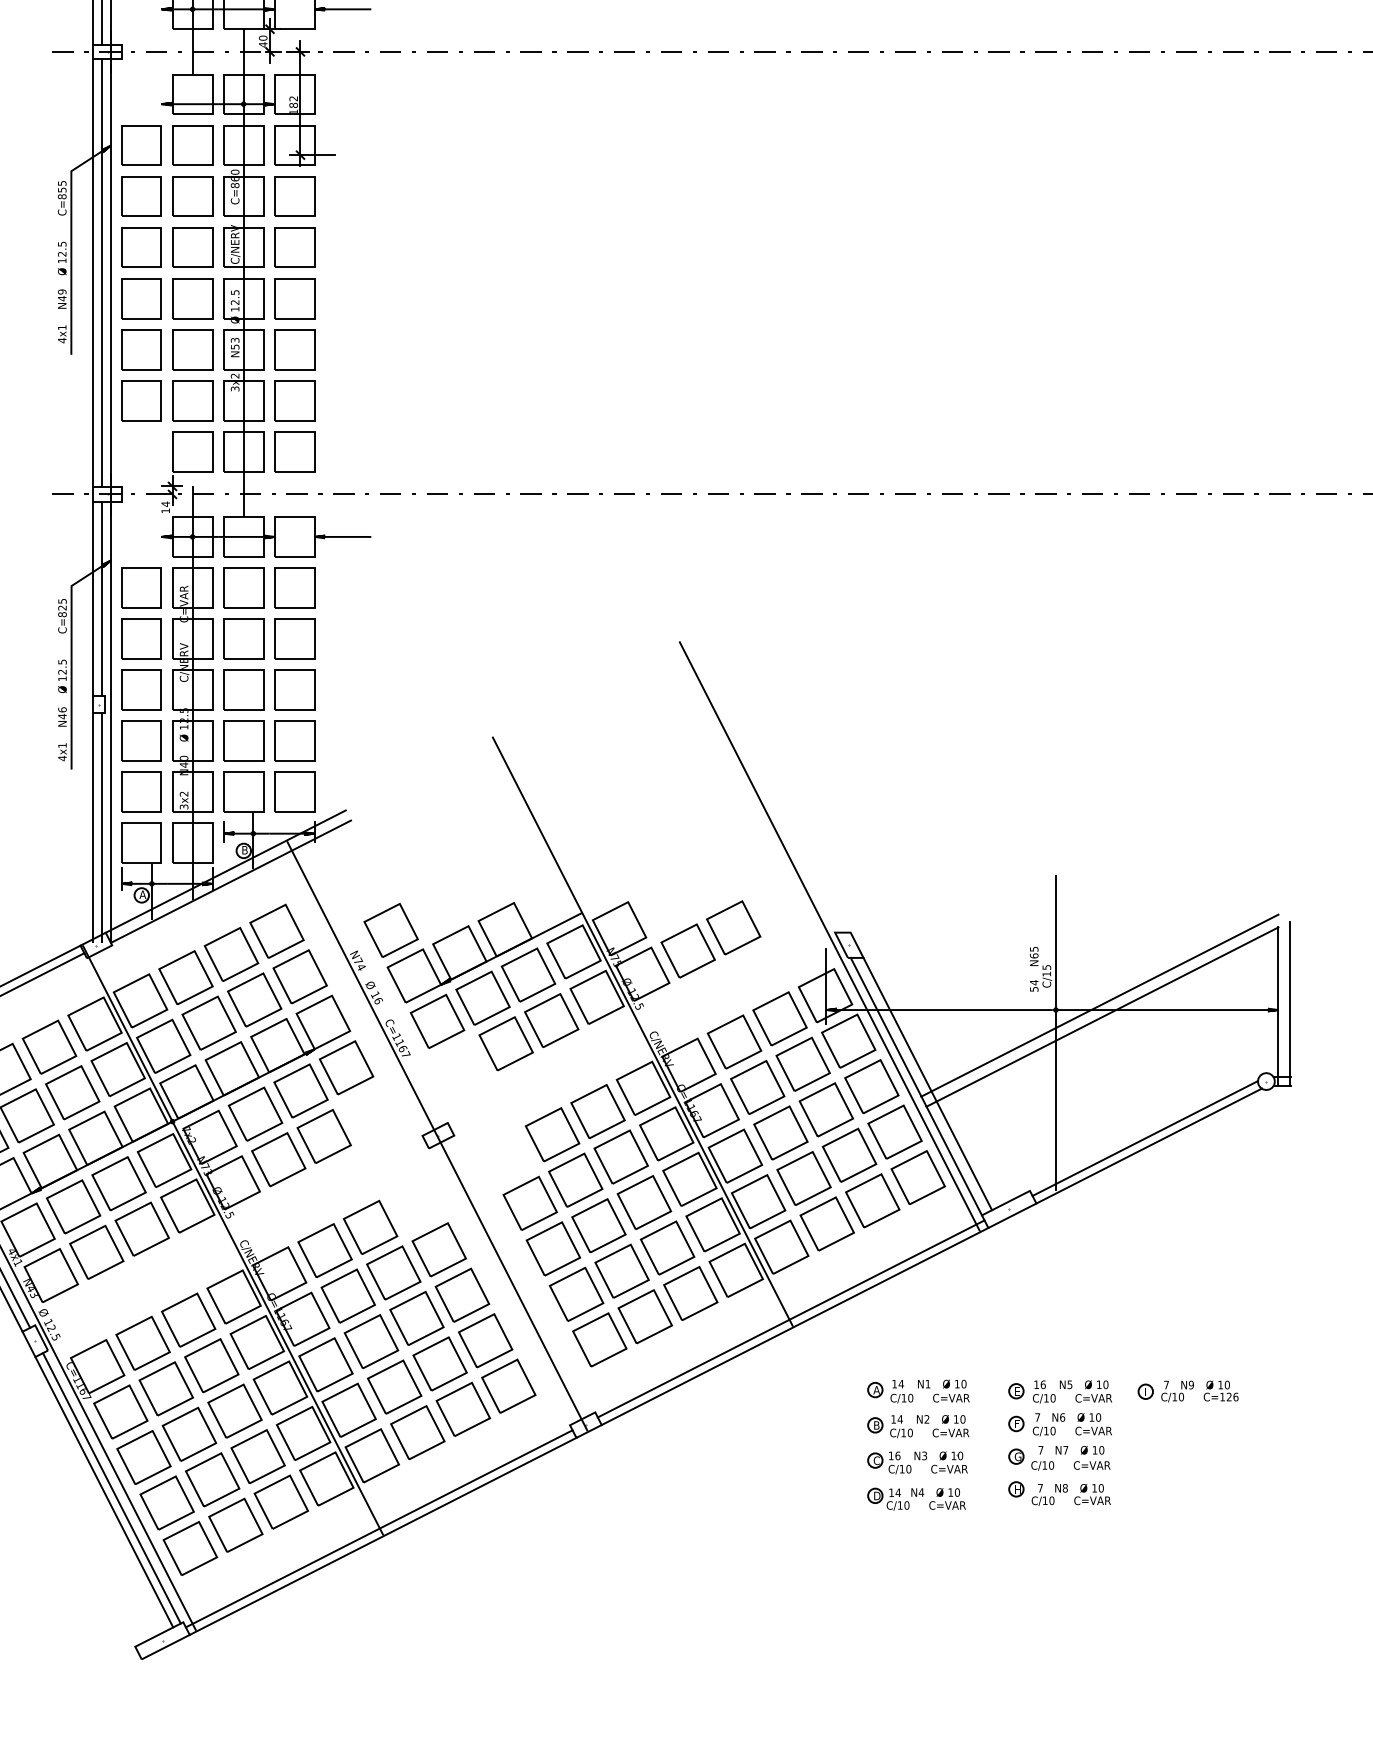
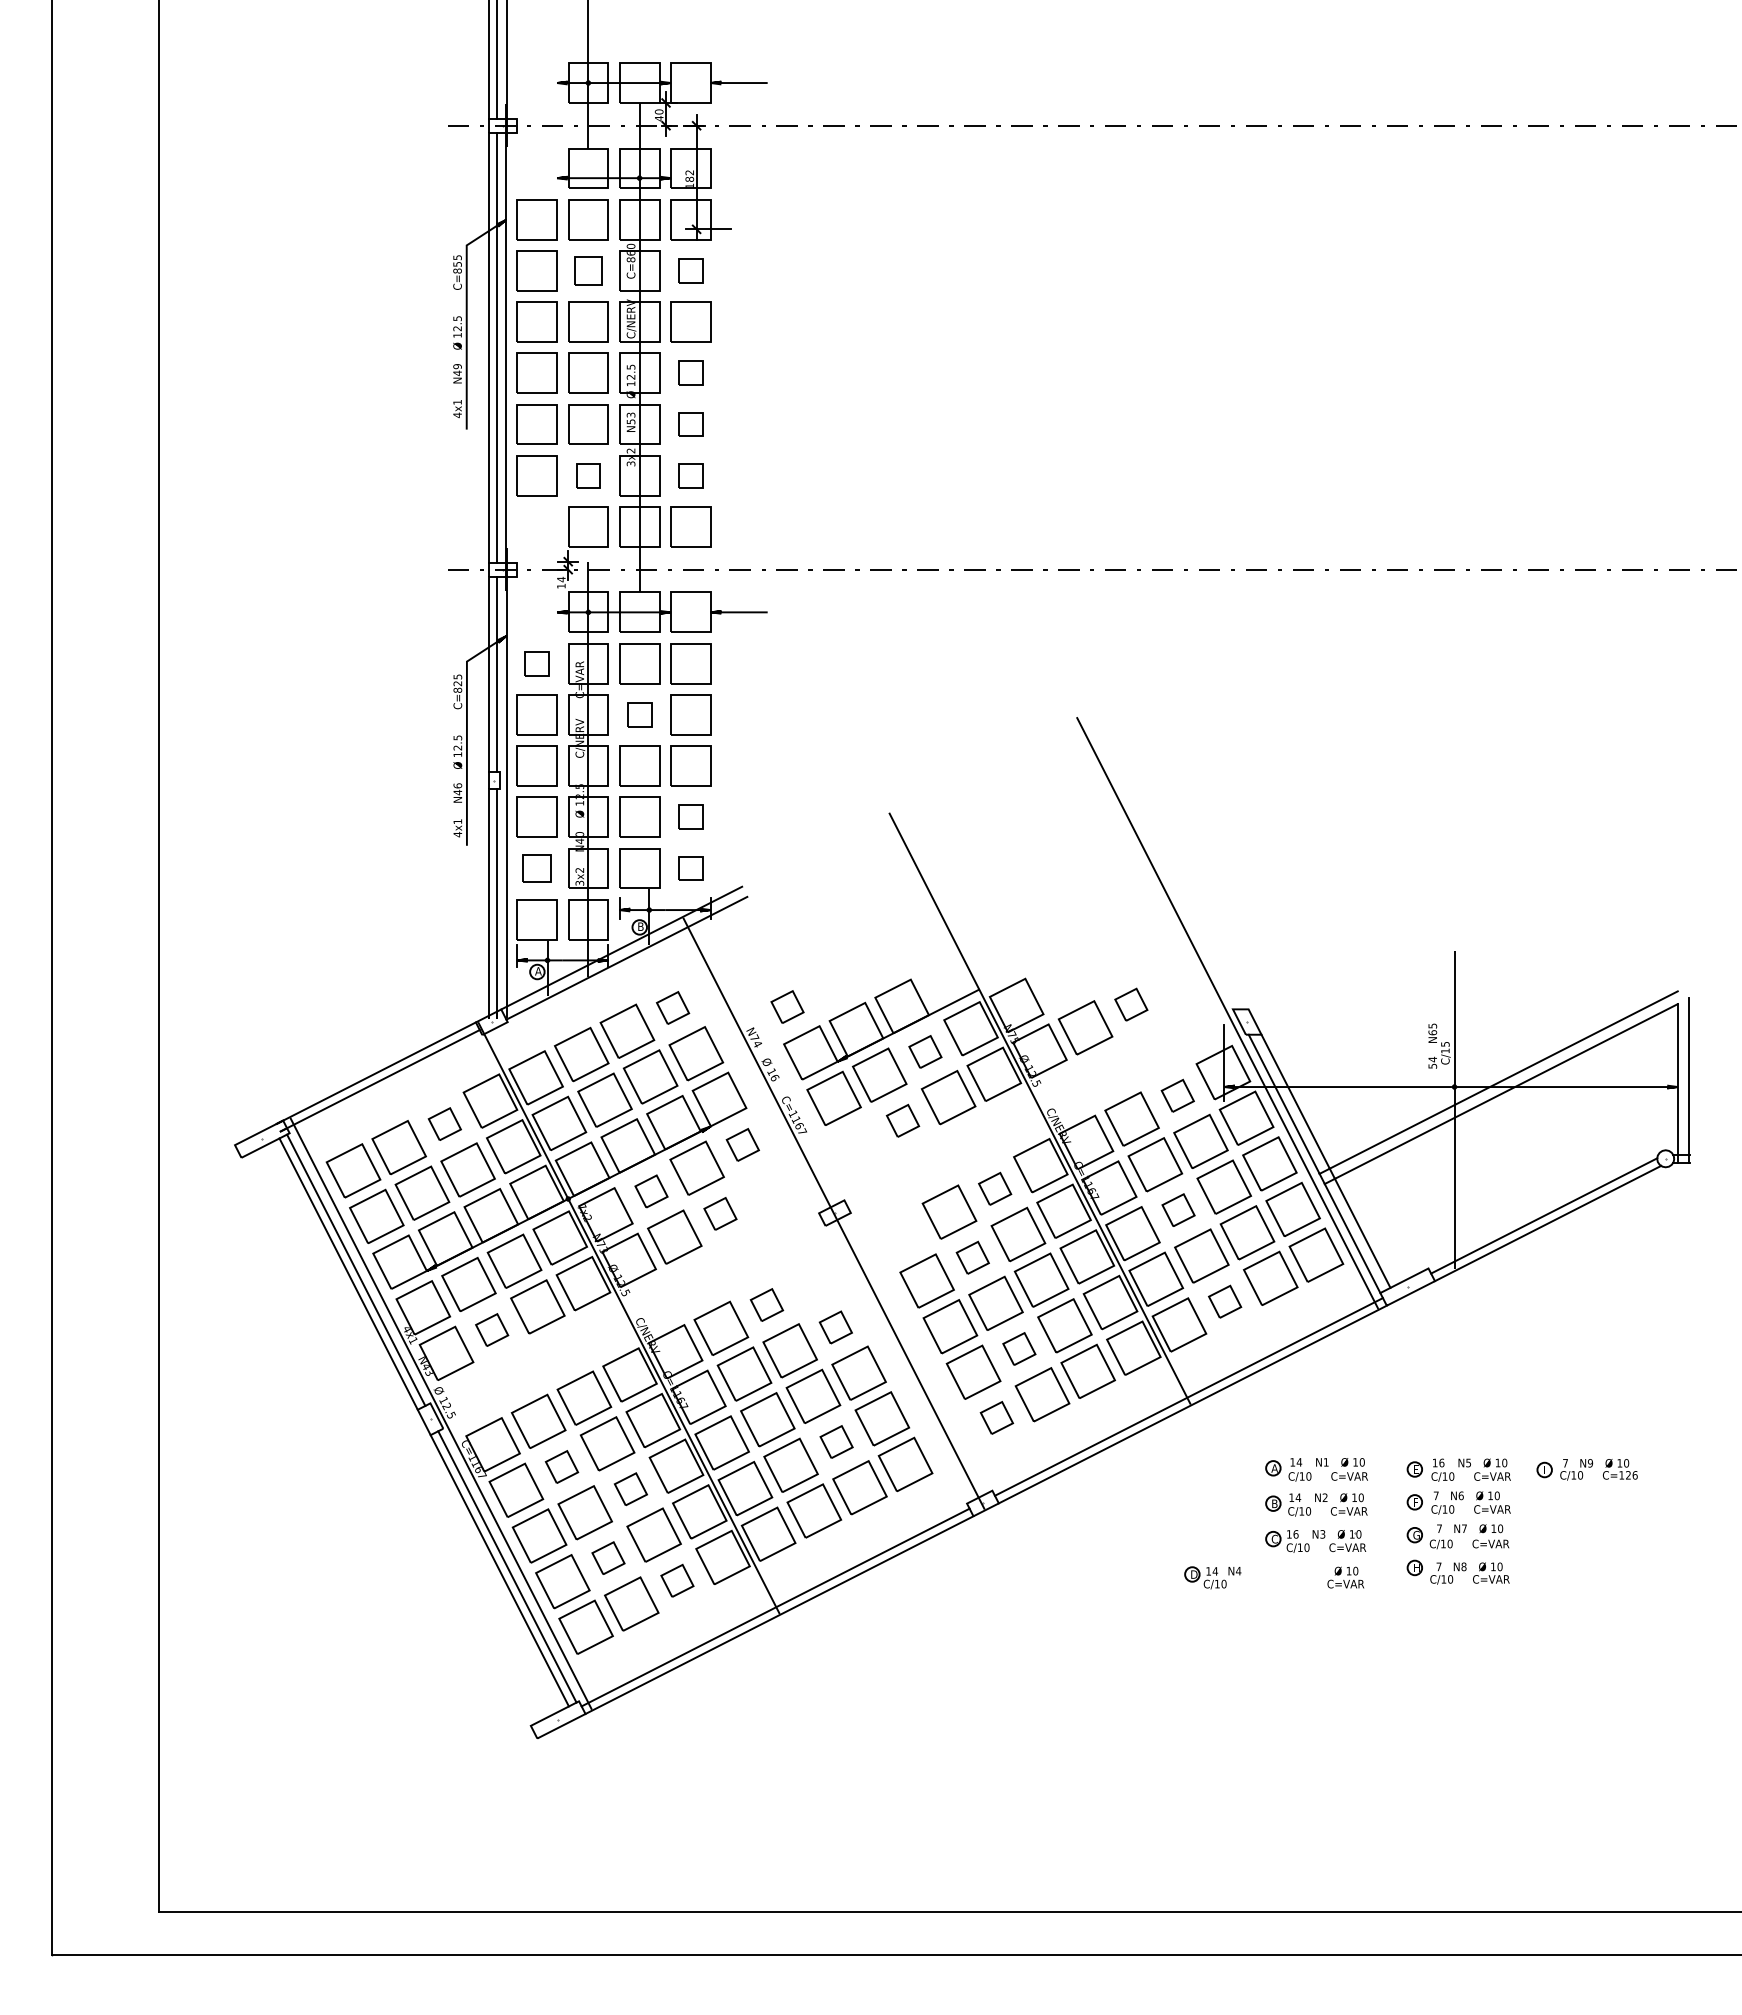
part: (192, 196) -> (588, 270), size x0.7
part: (294, 196) -> (690, 270), size x0.6
part: (294, 297) -> (690, 372), size x0.6
part: (294, 349) -> (690, 424), size x0.6
part: (192, 400) -> (588, 475), size x0.6
part: (294, 400) -> (690, 475), size x0.6
part: (140, 587) -> (536, 663), size x0.6
part: (243, 638) -> (639, 714), size x0.6
part: (294, 740) -> (690, 816), size x0.6
part: (140, 792) -> (536, 868), size x0.7
part: (294, 792) -> (690, 868), size x0.6
part: (733, 927) -> (1131, 1004), size x0.6
part: (391, 929) -> (787, 1006), size x0.6
part: (276, 930) -> (672, 1007), size x0.6
part: (528, 974) -> (925, 1051), size x0.6
part: (779, 1018) -> (1177, 1095), size x0.6
part: (505, 1043) -> (902, 1120), size x0.6
part: (49, 1046) -> (444, 1123), size x0.6
part: (346, 1067) -> (742, 1144), size x0.6
part: (597, 1111) -> (994, 1188), size x0.6
part: (255, 1114) -> (651, 1191), size x0.6
part: (780, 1132) -> (1178, 1209), size x0.6
part: (324, 1136) -> (720, 1213), size x0.6
part: (575, 1179) -> (972, 1257), size x0.6
part: (826, 1223) -> (1224, 1301), size x0.6
part: (370, 1226) -> (766, 1304), size x0.6
part: (438, 1249) -> (835, 1327), size x0.6
part: (96, 1251) -> (491, 1329), size x0.6
part: (622, 1270) -> (1019, 1348), size x0.6
part: (599, 1339) -> (996, 1417), size x0.6
part: (439, 1363) -> (836, 1441), size x0.6
part: (165, 1388) -> (561, 1466), size x0.6
part: (234, 1410) -> (630, 1488), size x0.6
part: (212, 1478) -> (608, 1557), size x0.6
part: (895, 1498) -> (1212, 1577), moved
part: (281, 1501) -> (677, 1580), size x0.6

